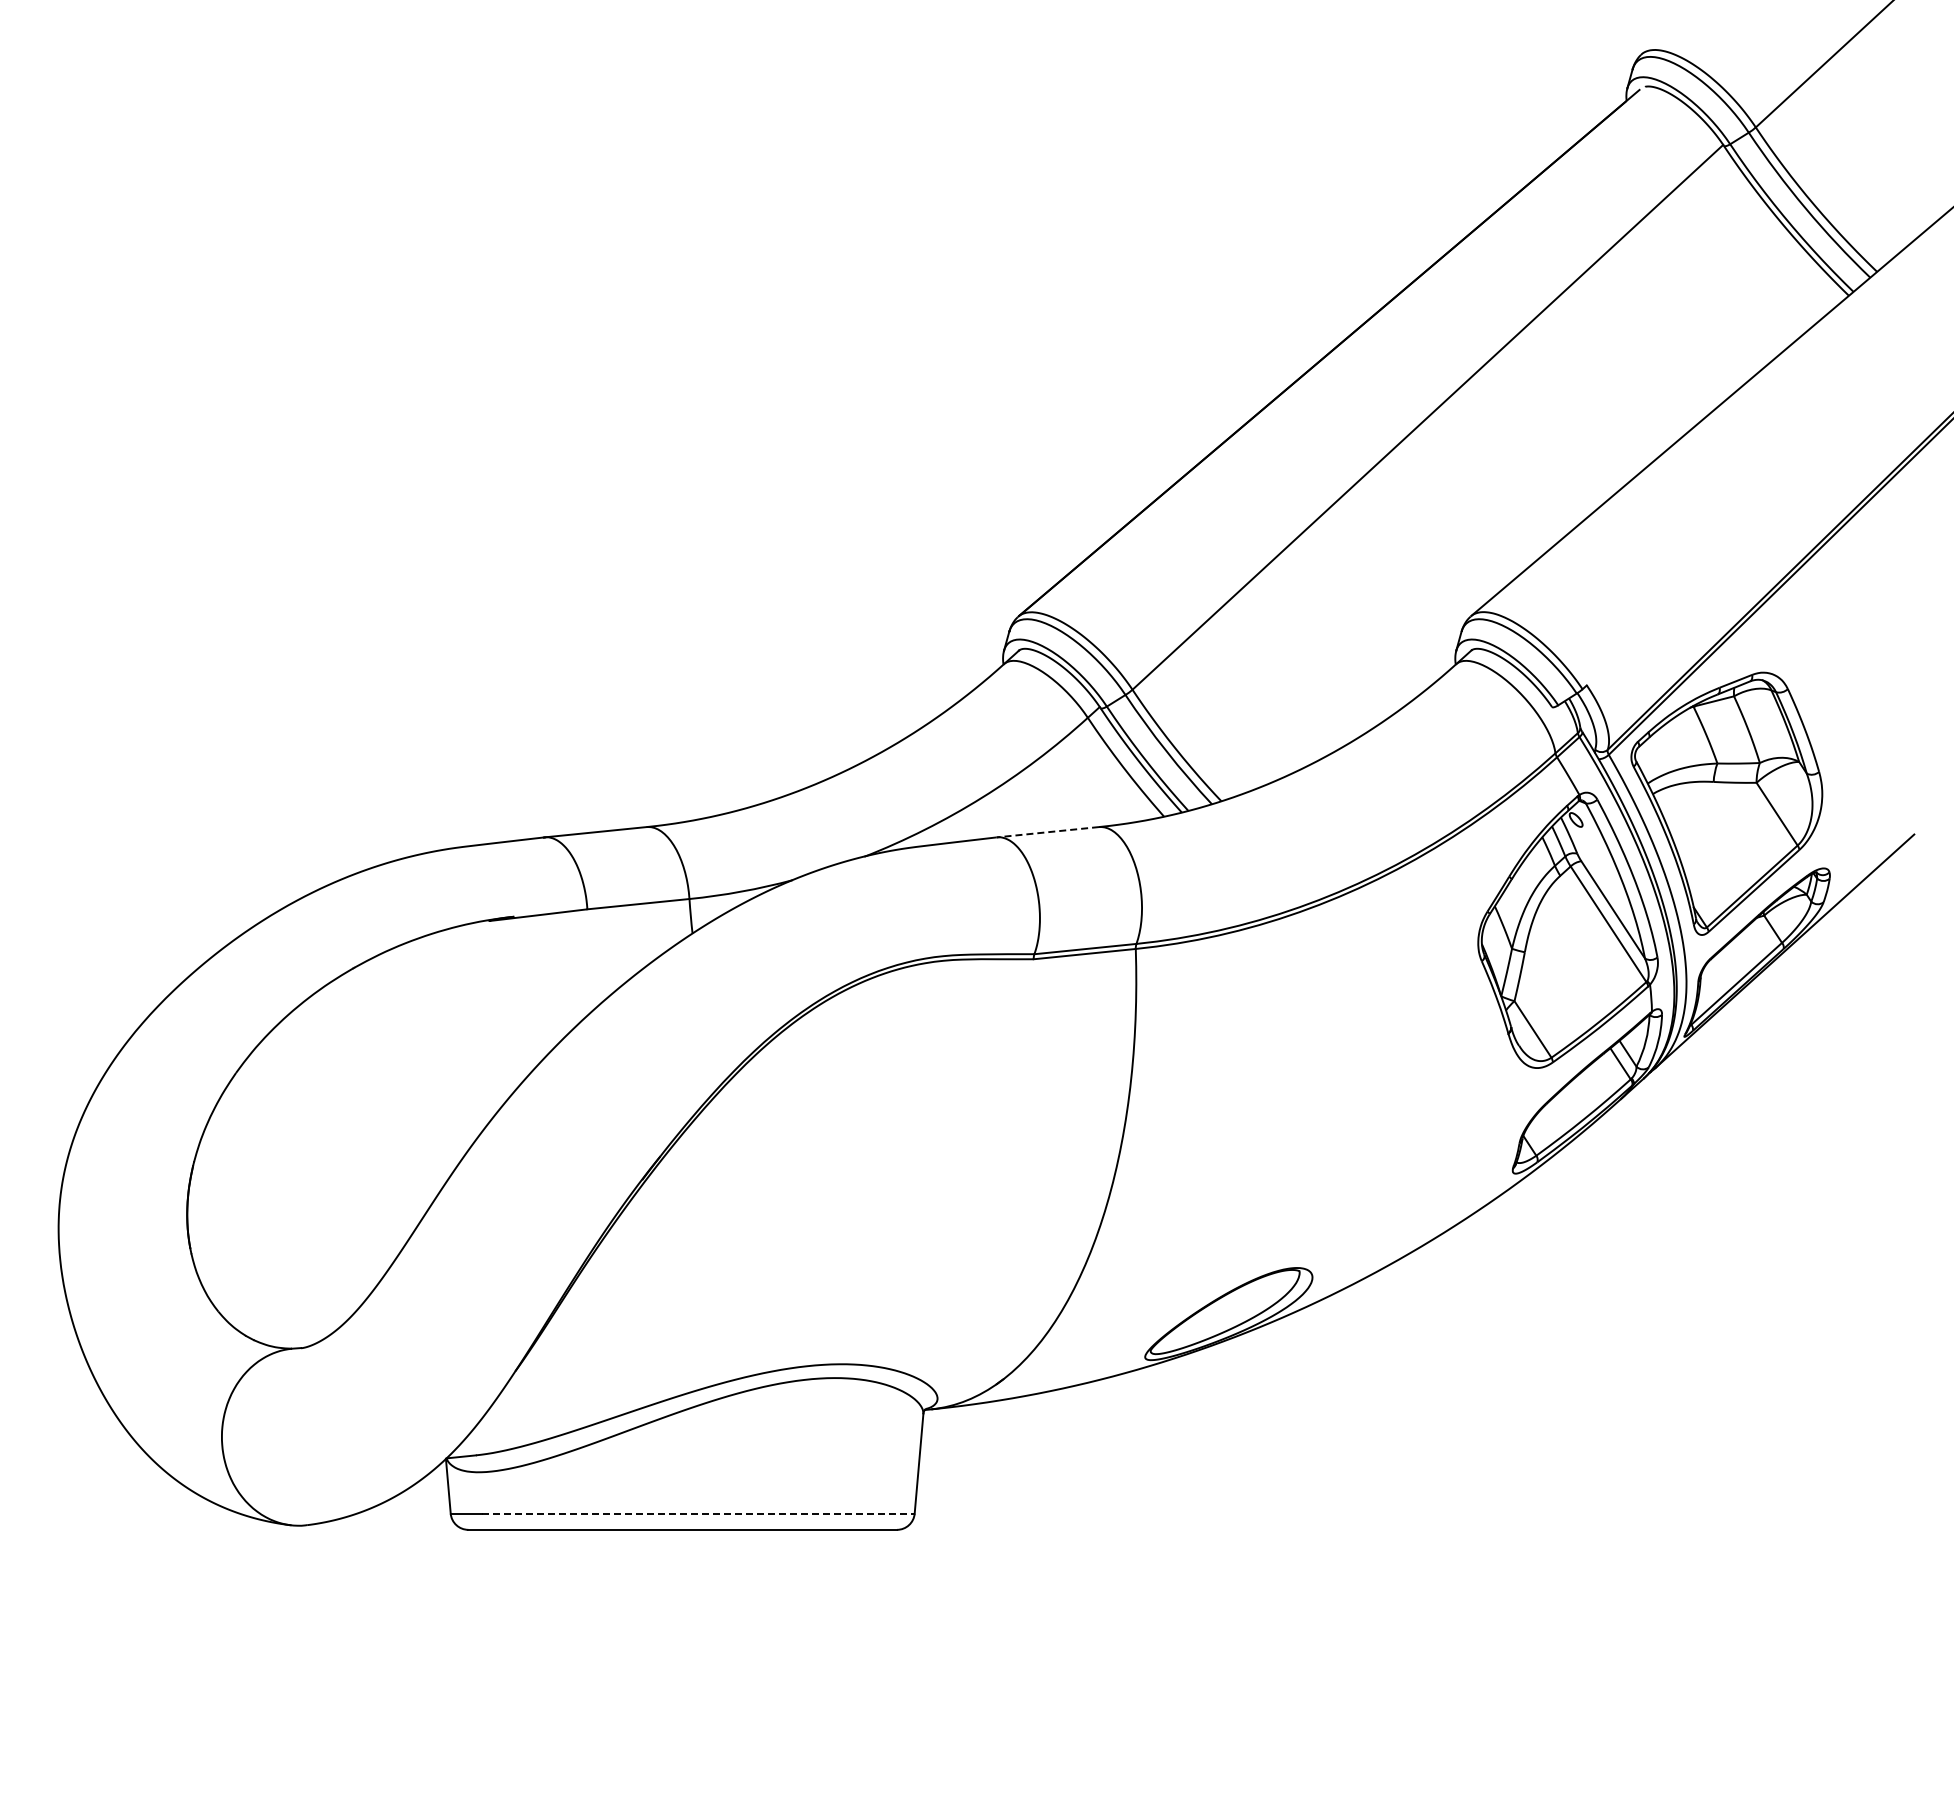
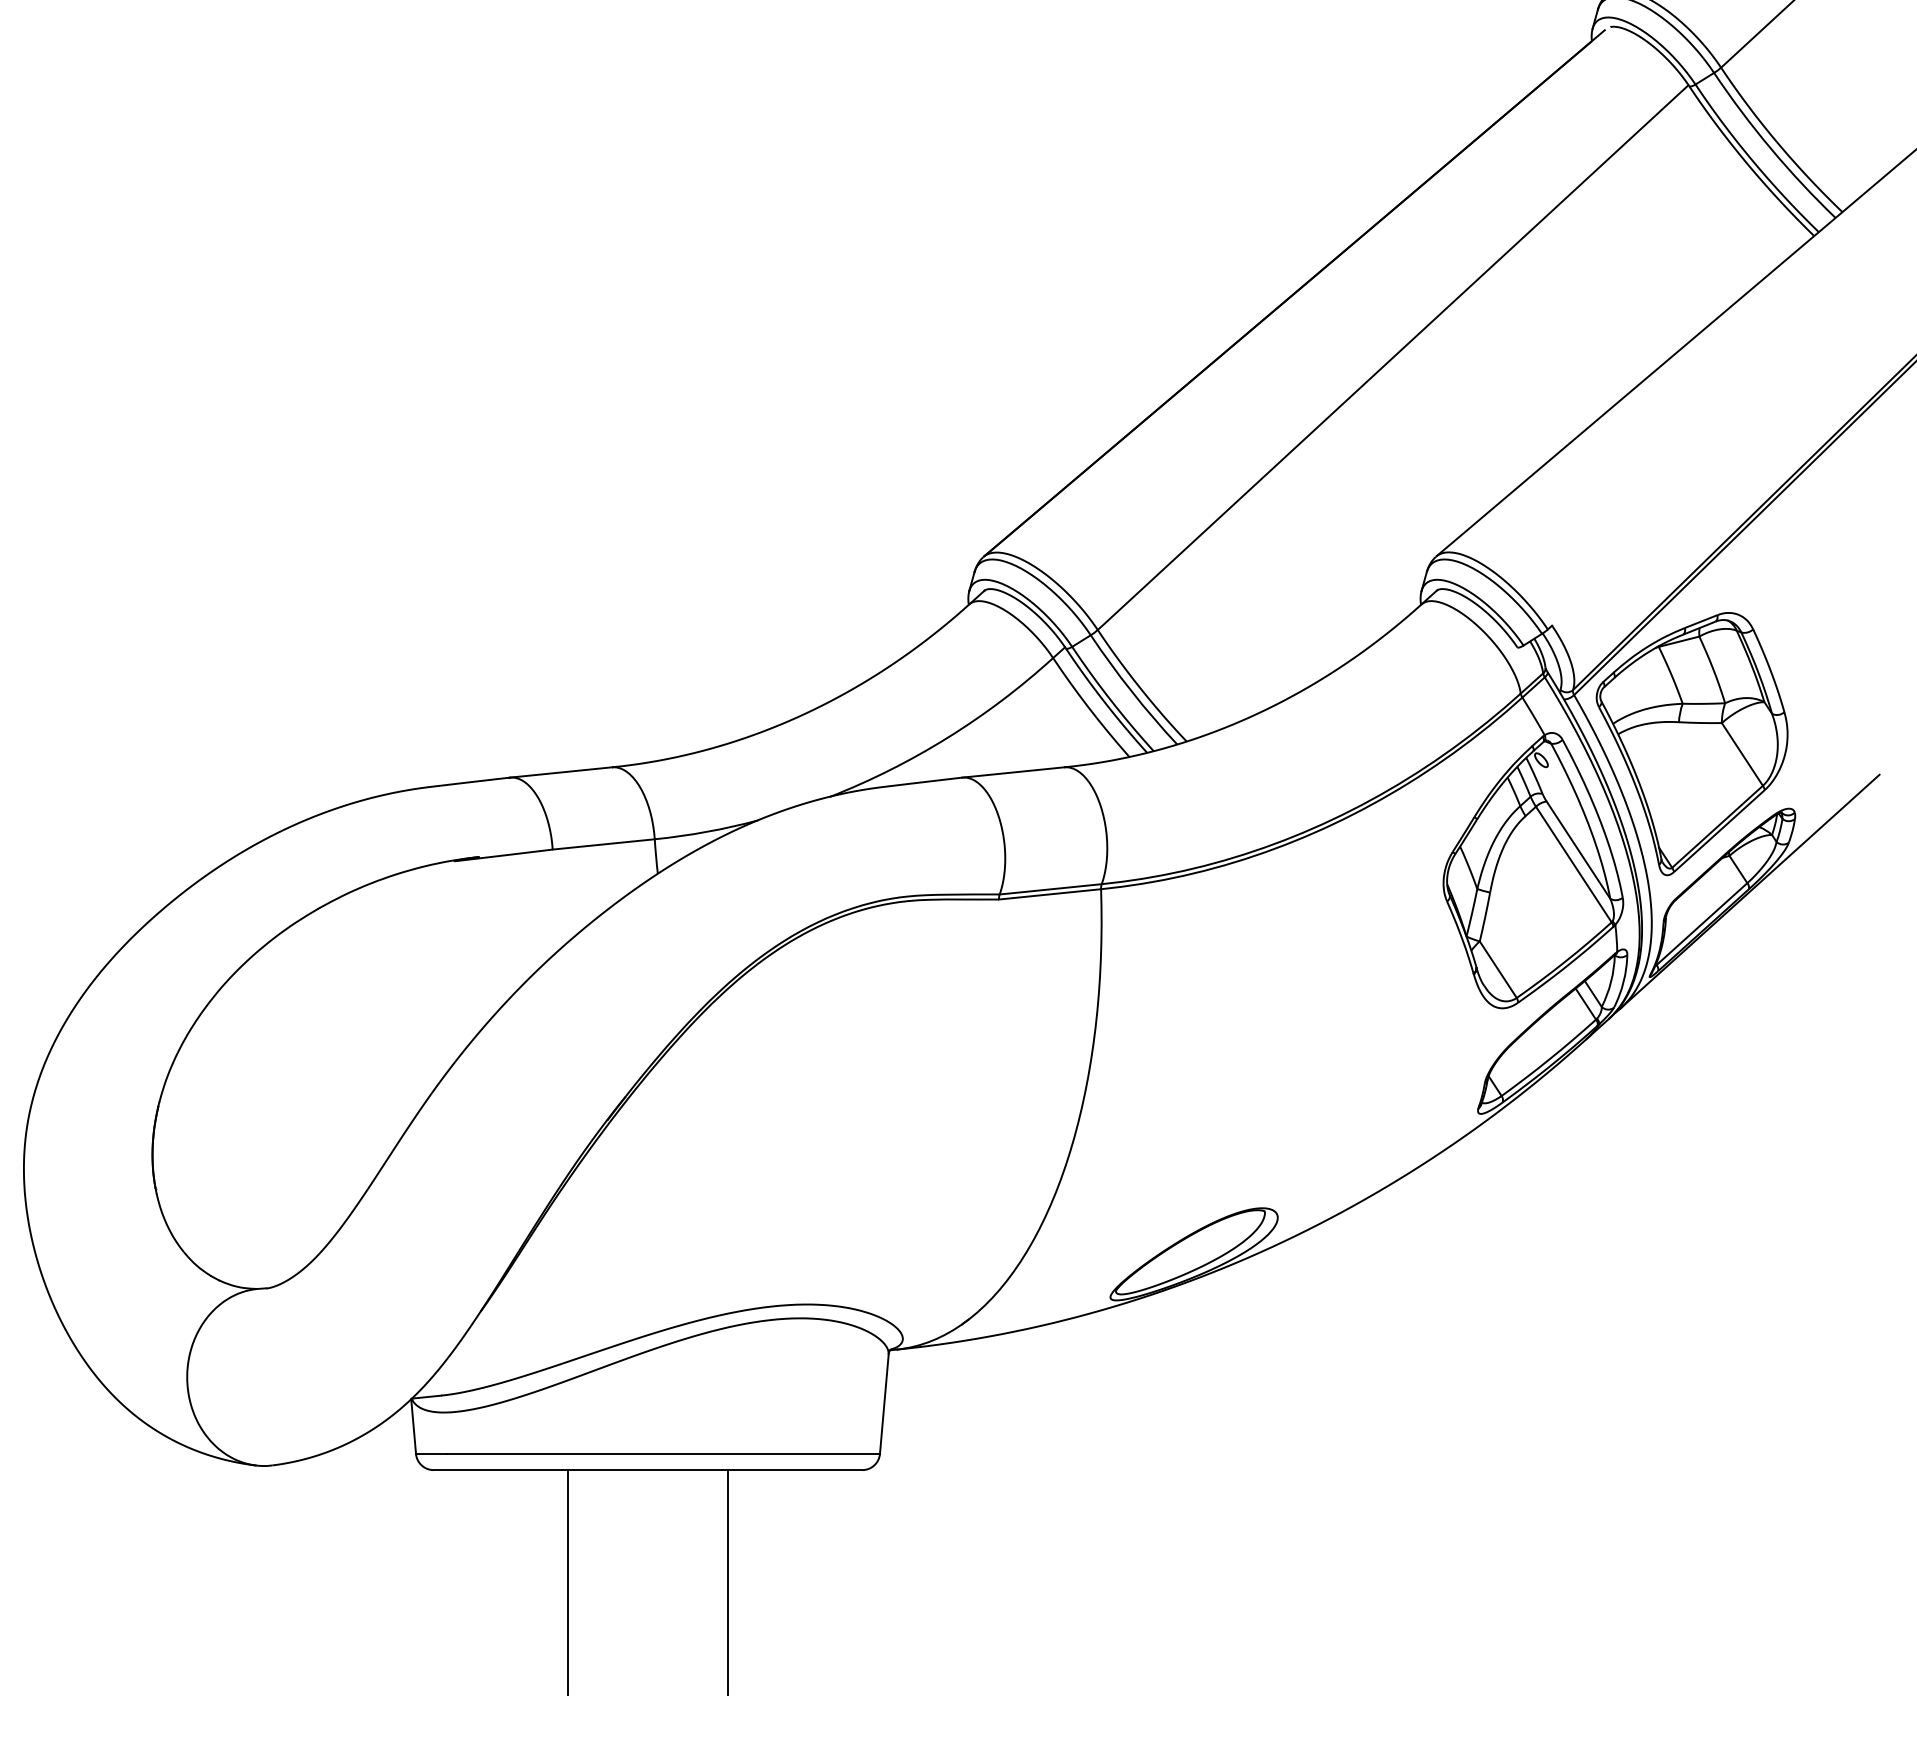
line: (1047, 832) -> (1012, 772), dashed -> solid
line: (698, 1513) -> (663, 1453), dashed -> solid
line: (602, 1641) -> (567, 1581), added
line: (762, 1641) -> (727, 1581), added

